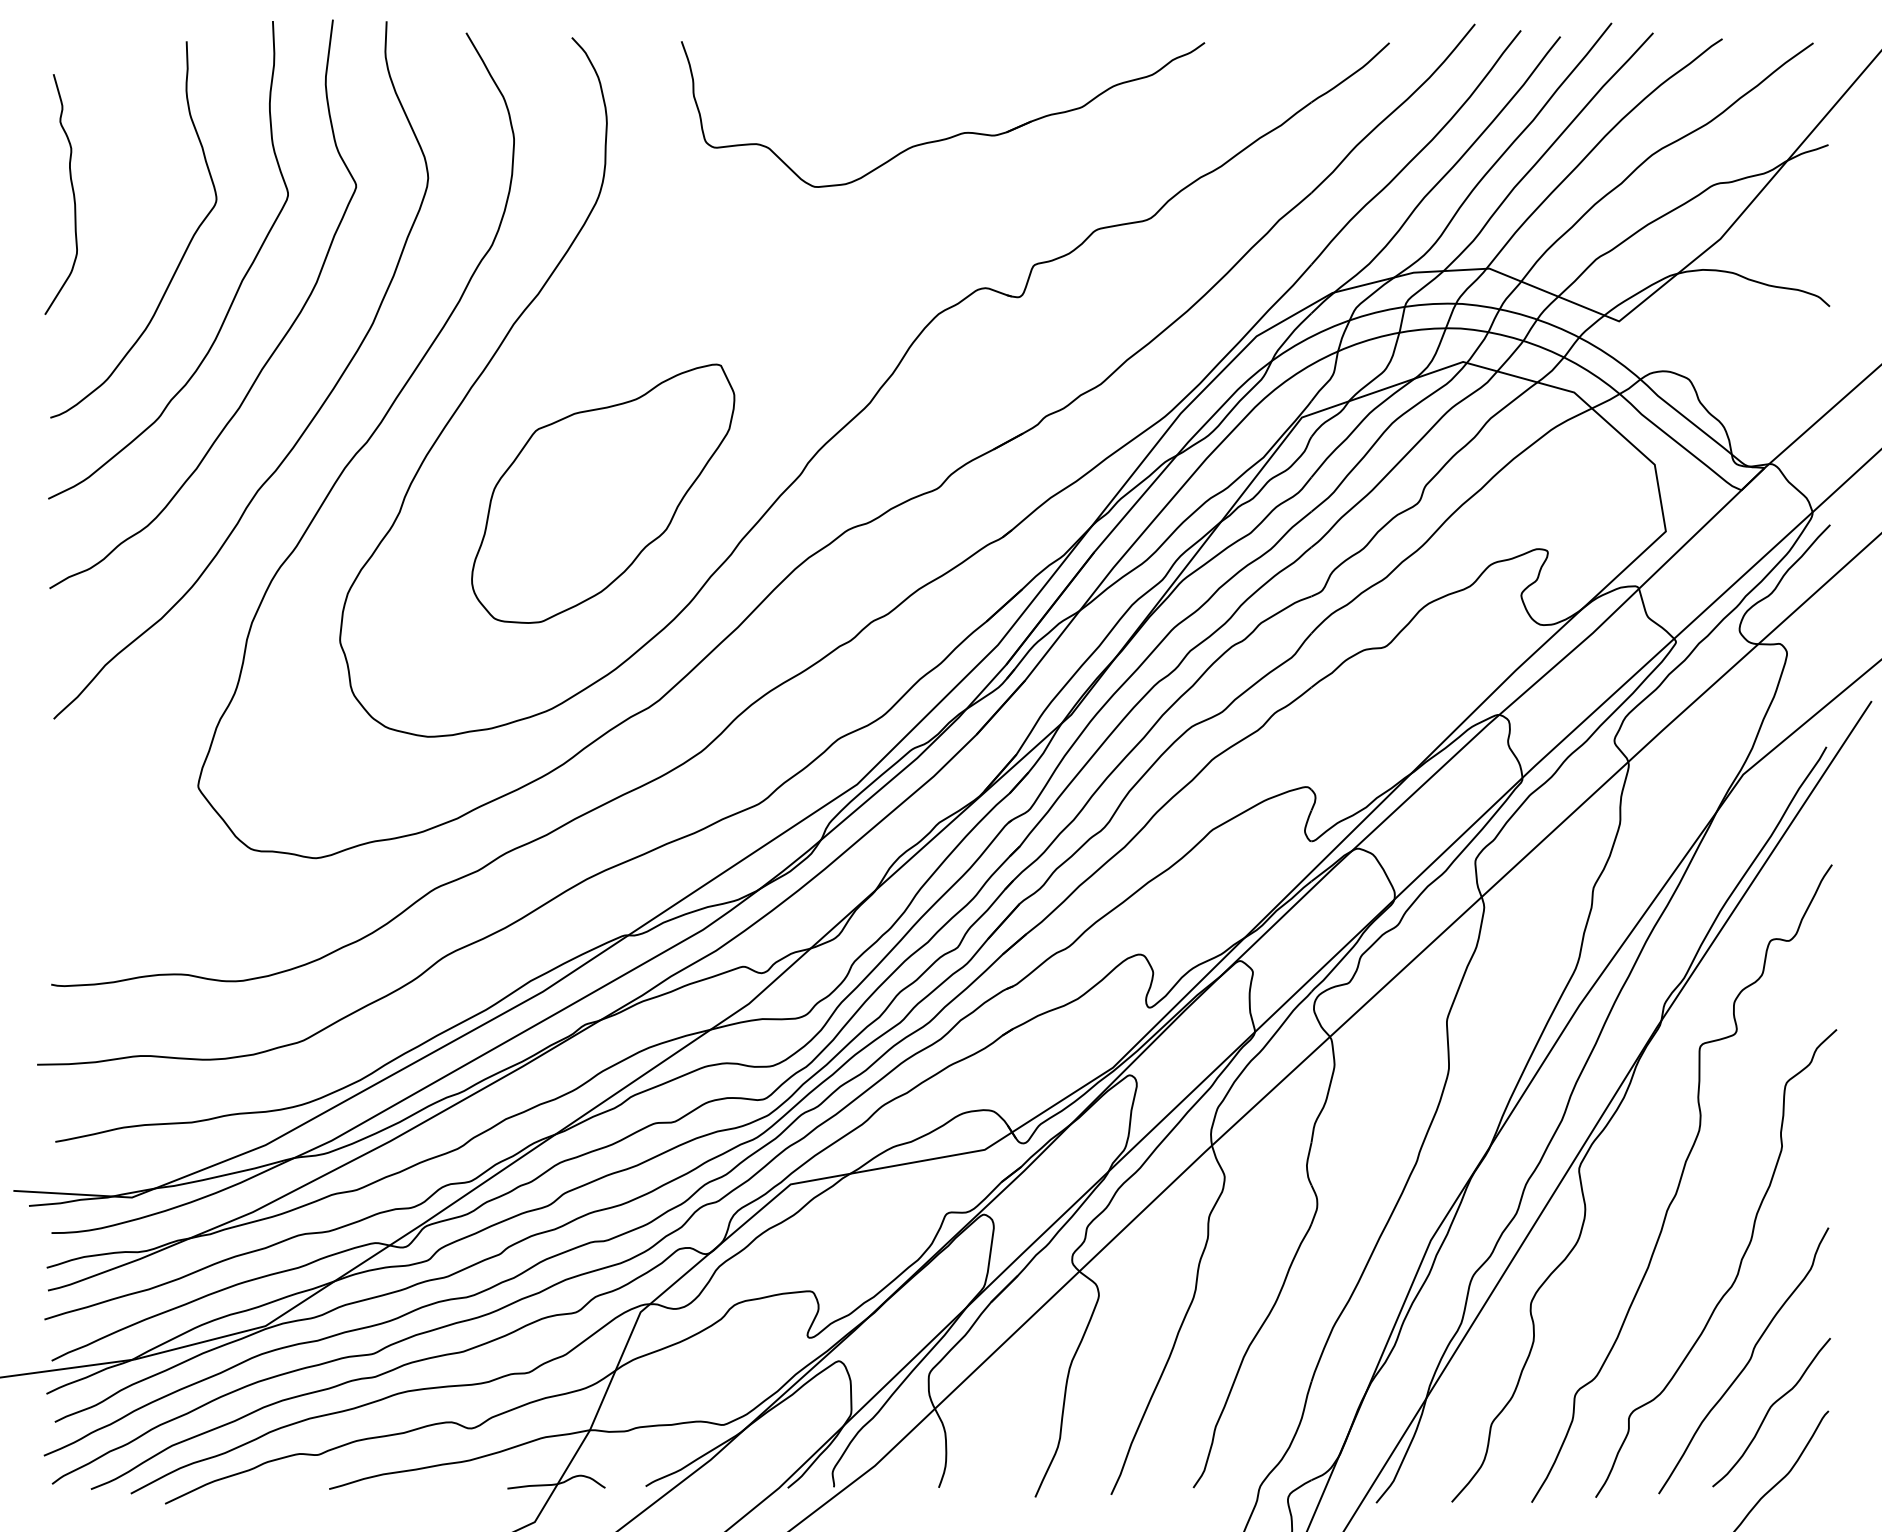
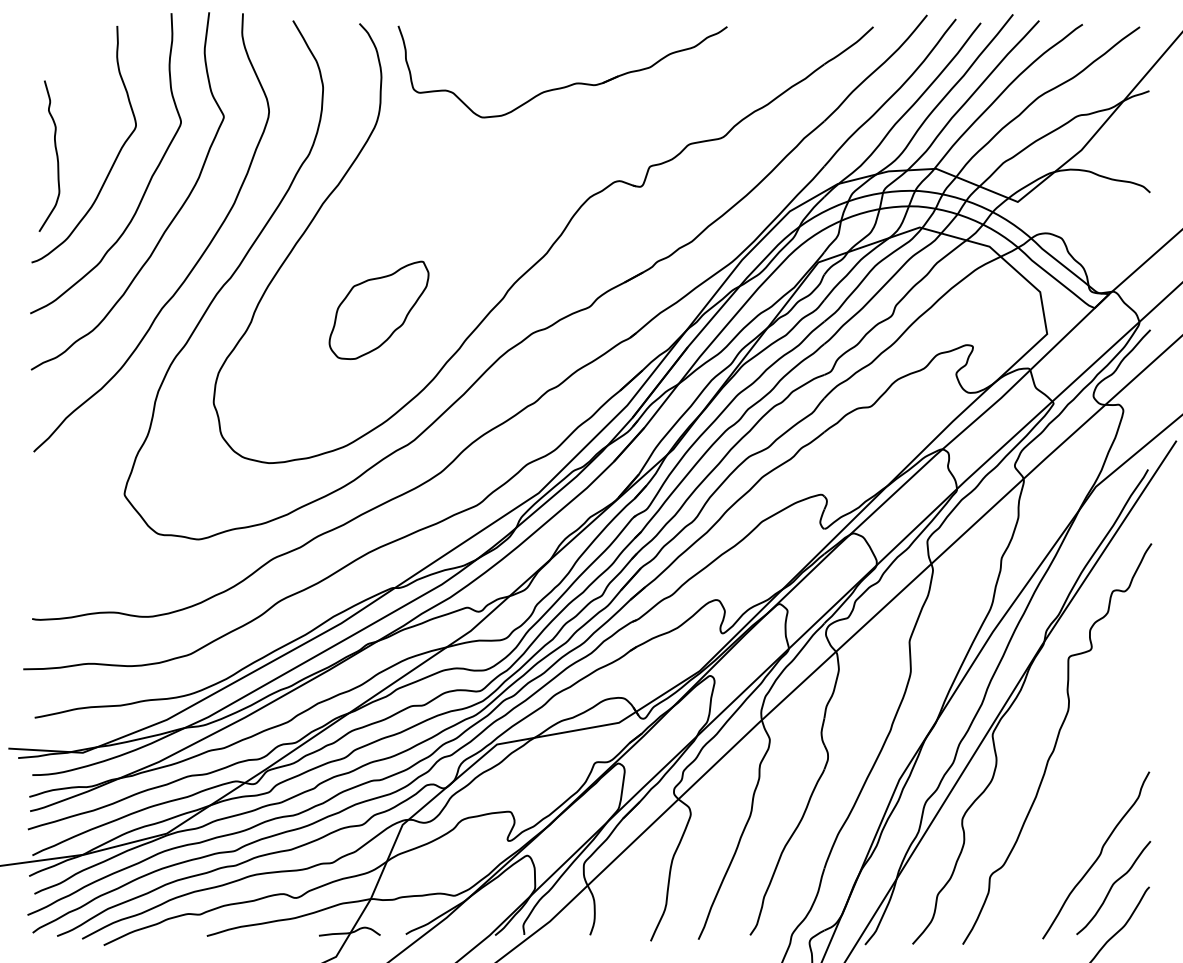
part: (948, 136) -> (566, 85), moved
curve: (70, 188) -> (55, 152), moved
part: (602, 493) -> (378, 310), size x0.6
curve: (1737, 1267) -> (1092, 796), removed

